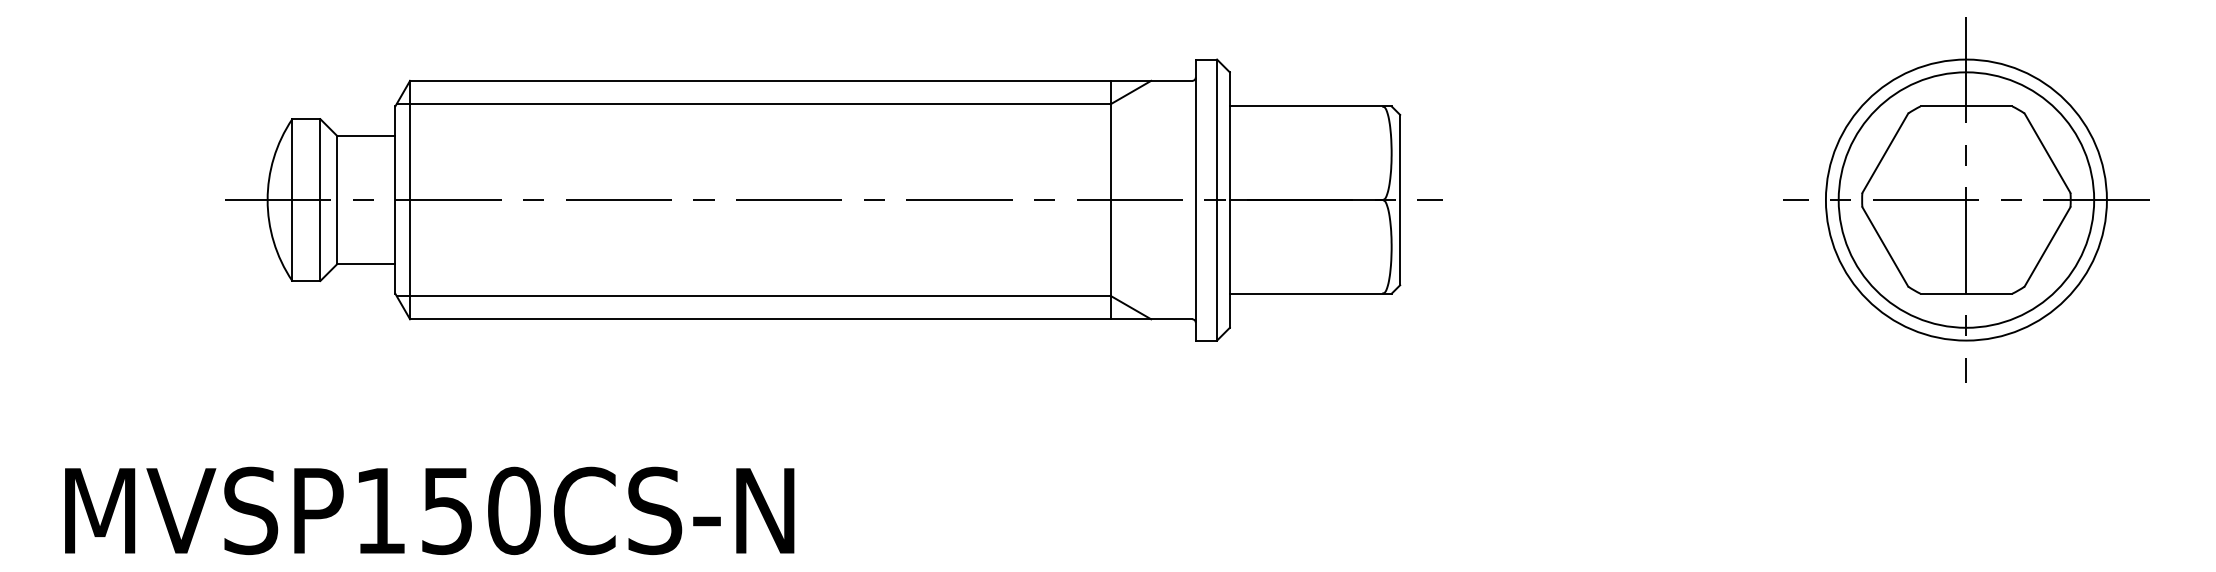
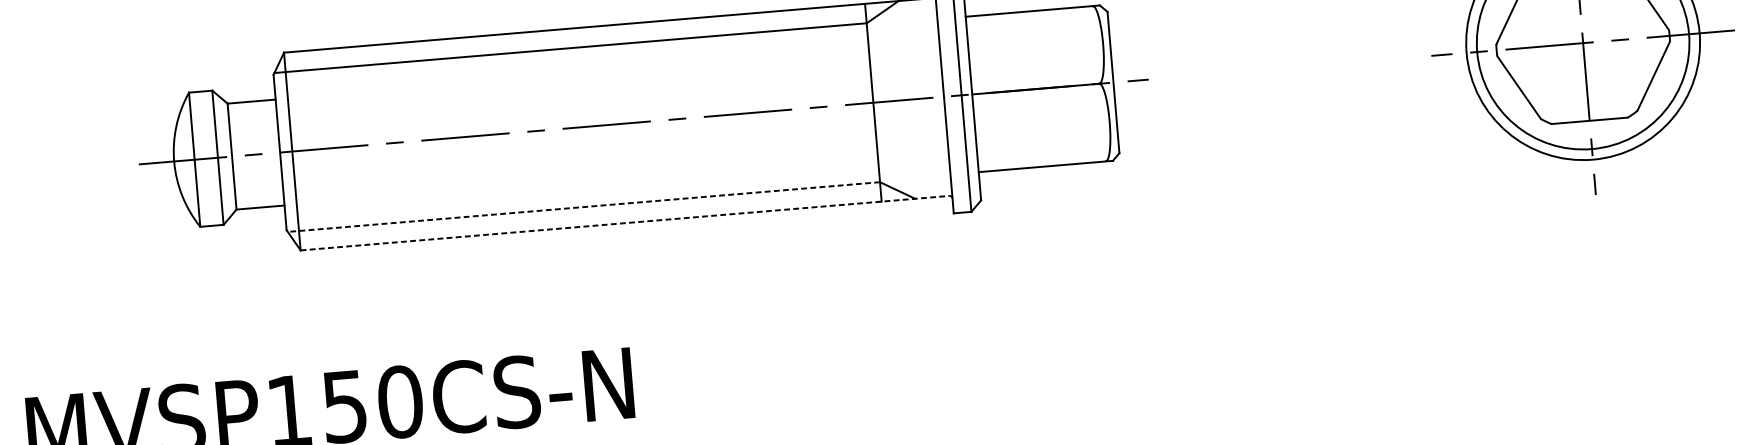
line: (753, 295) -> (583, 206), solid -> dashed
line: (801, 319) -> (625, 223), solid -> dashed

